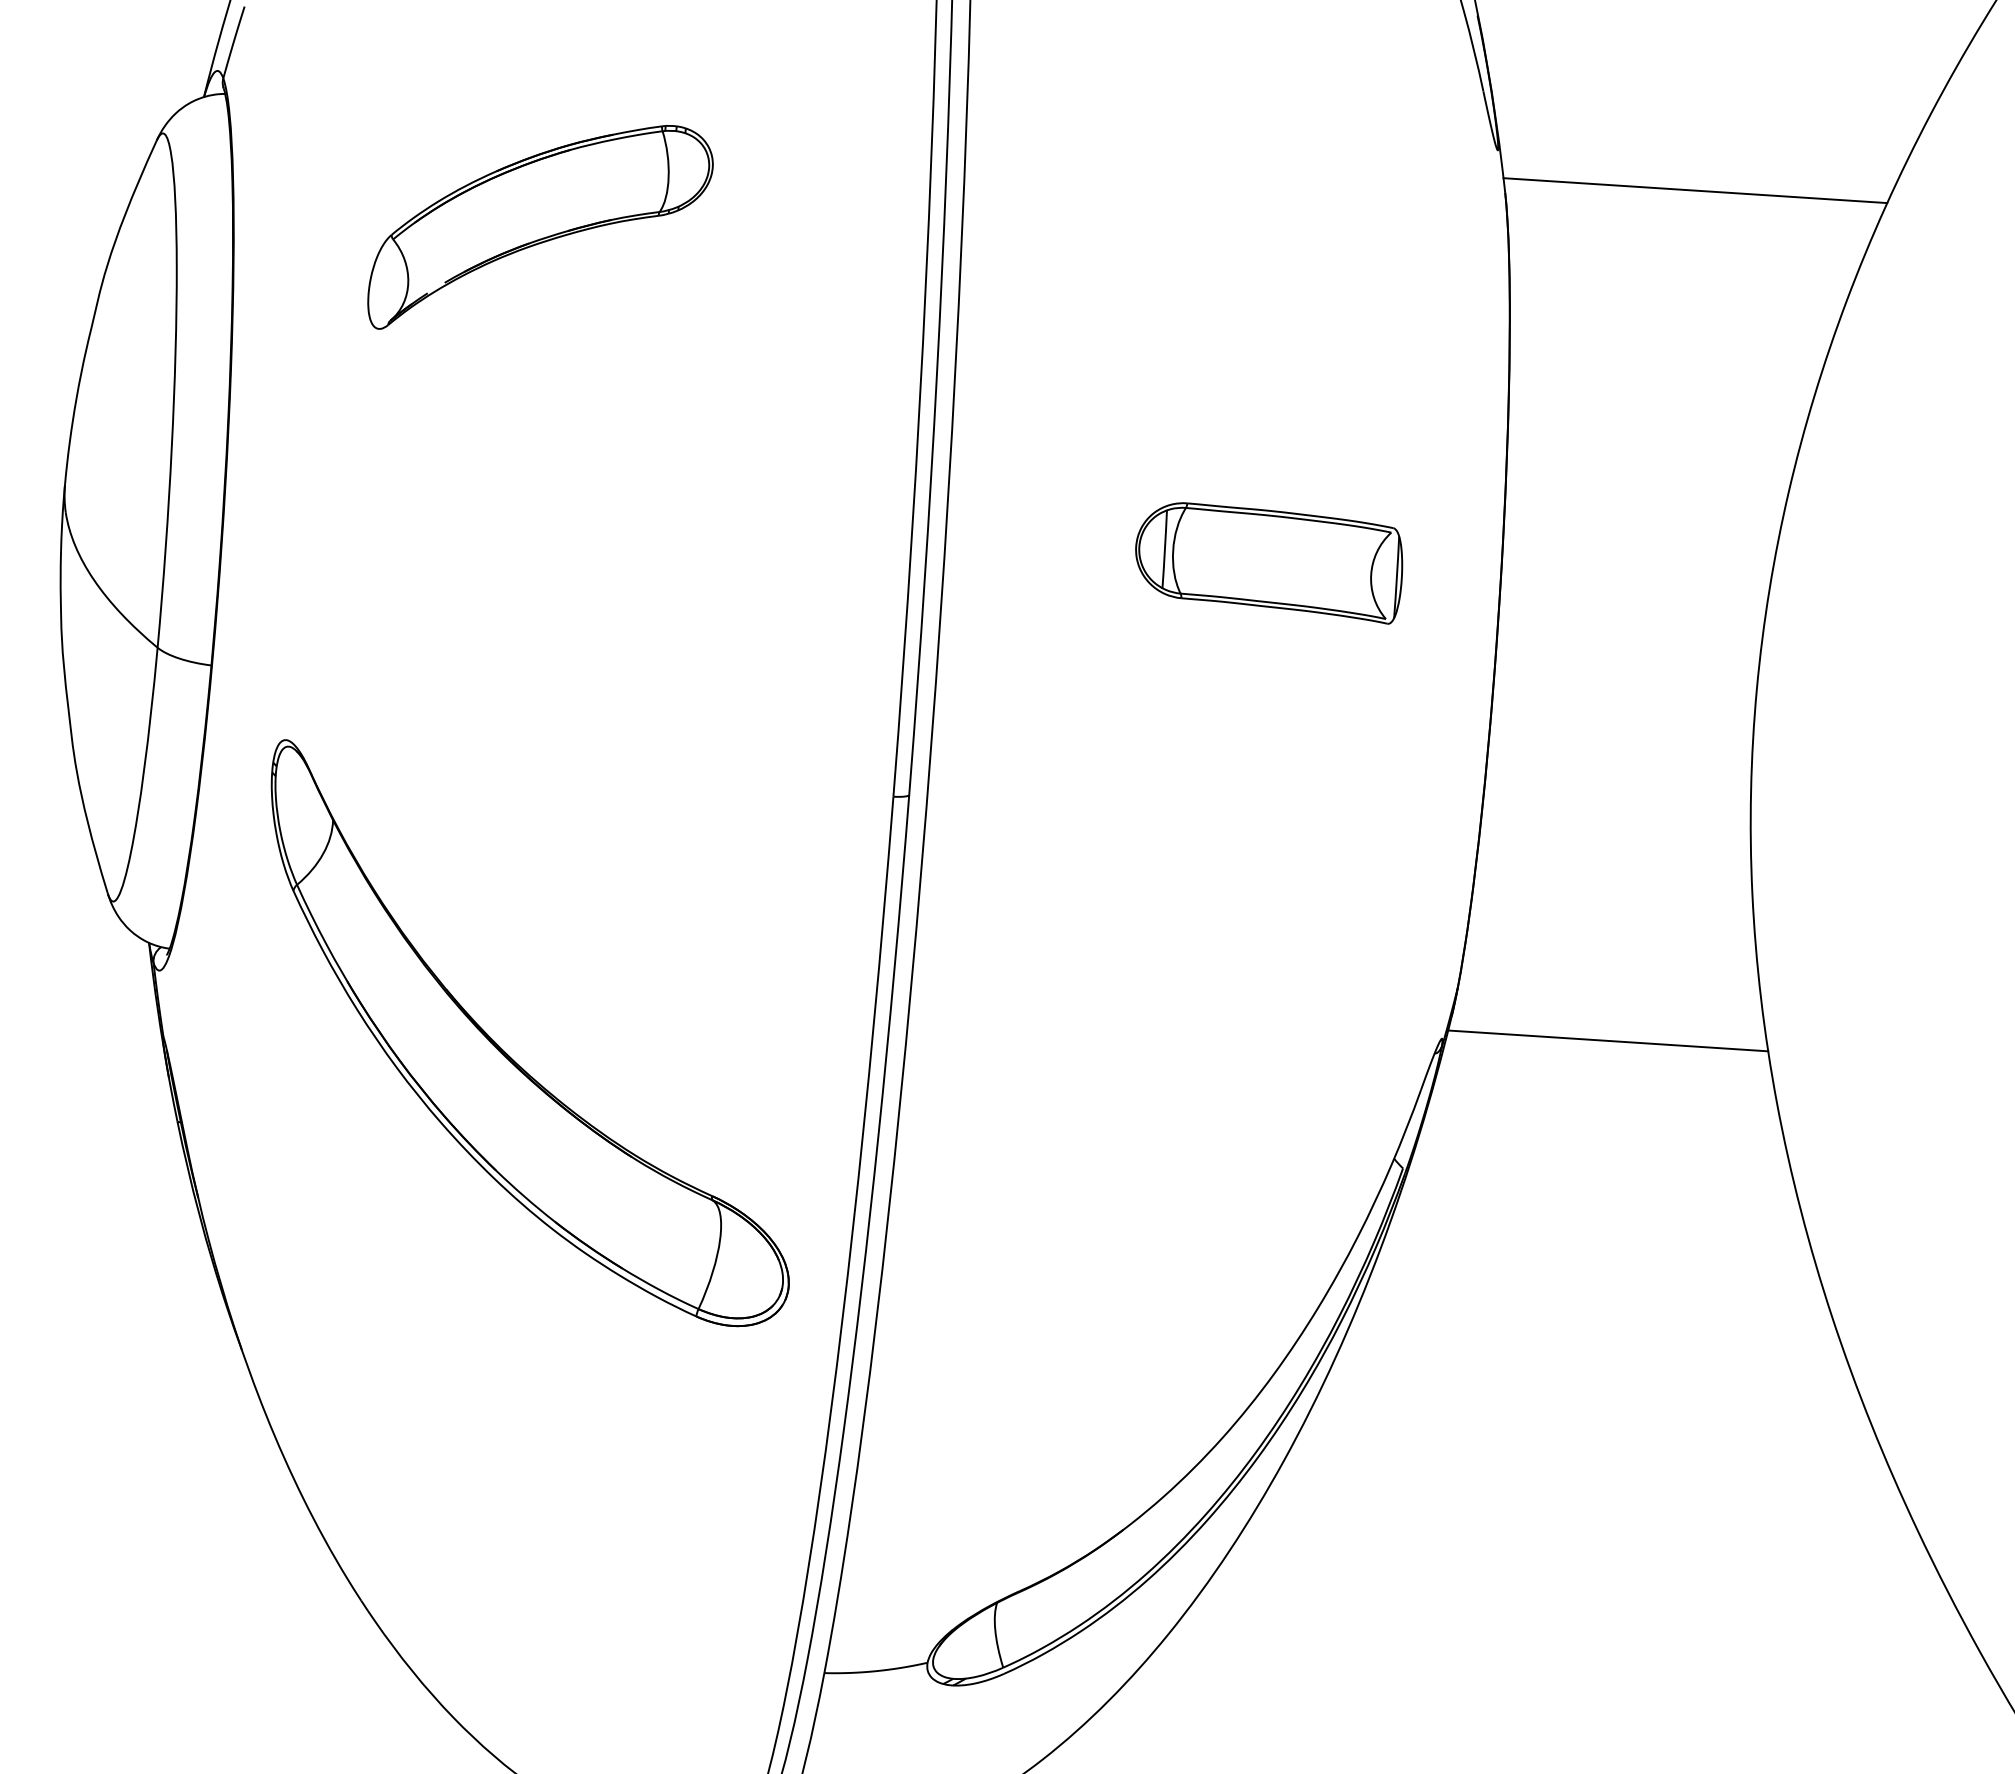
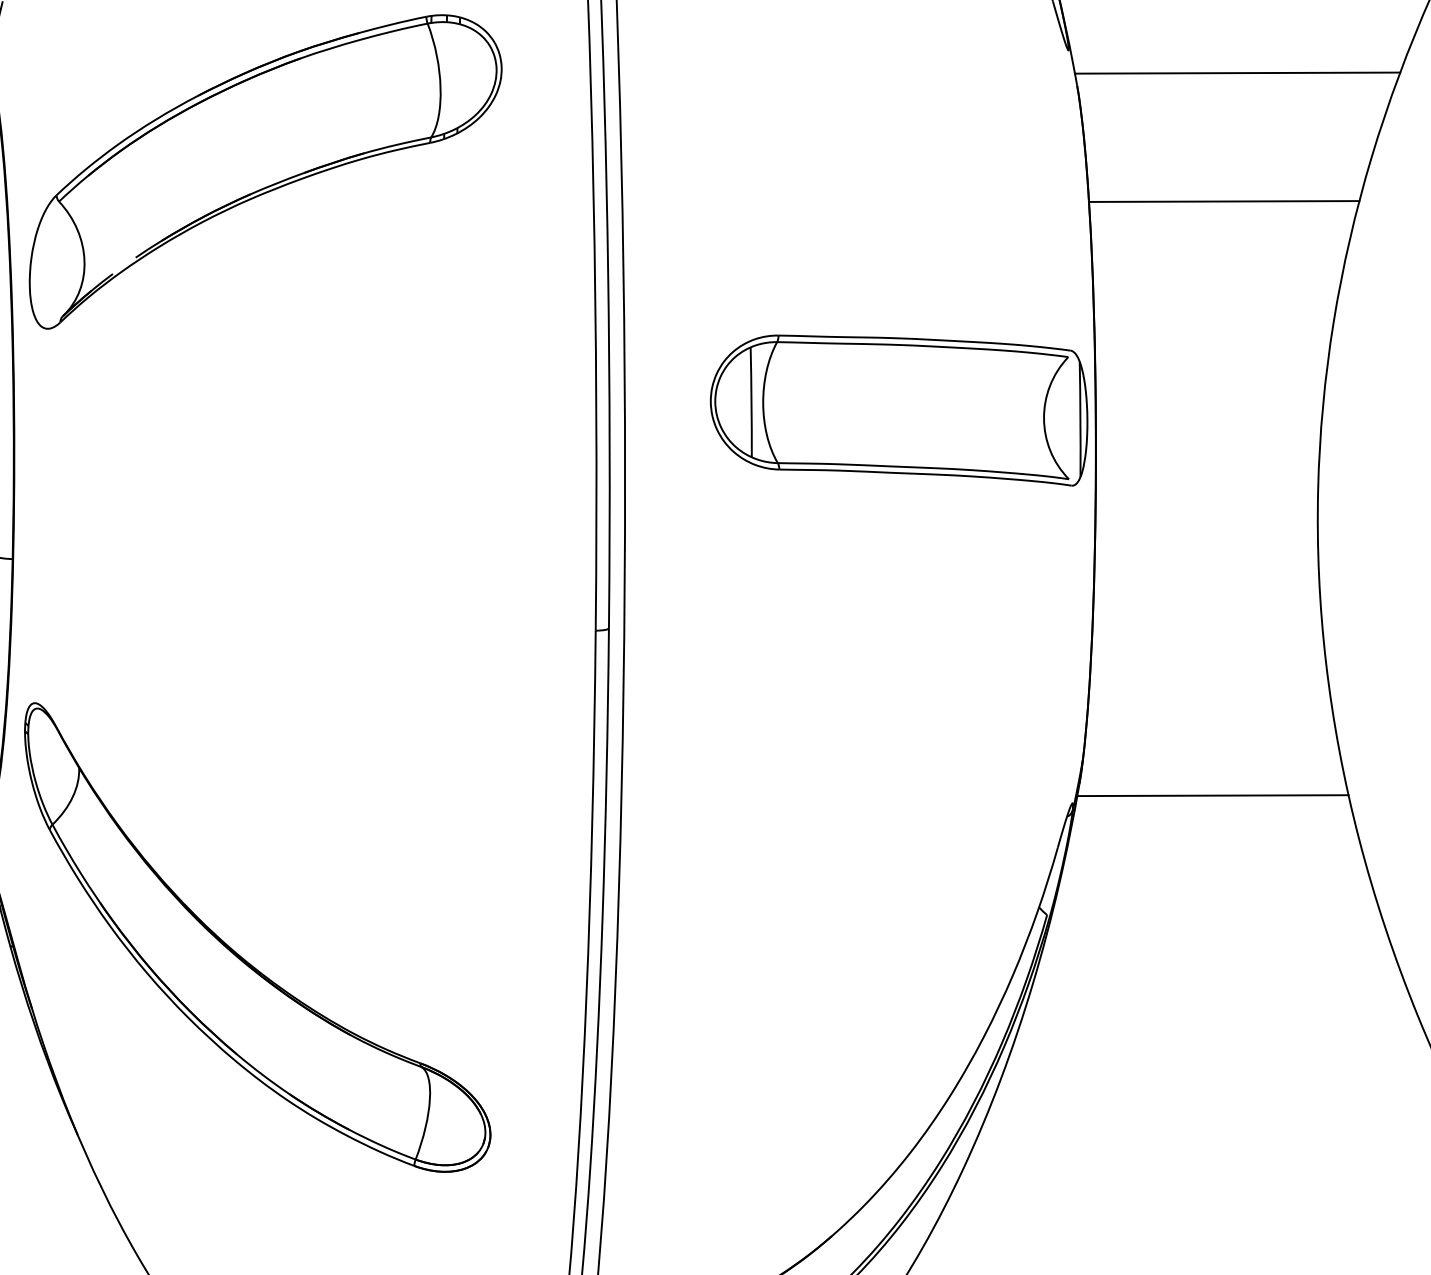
part: (540, 227) -> (265, 170), size x1.67
line: (1668, 340) -> (1223, 201), added
part: (1268, 563) -> (898, 412), size x1.67
part: (508, 1054) -> (240, 955), moved

